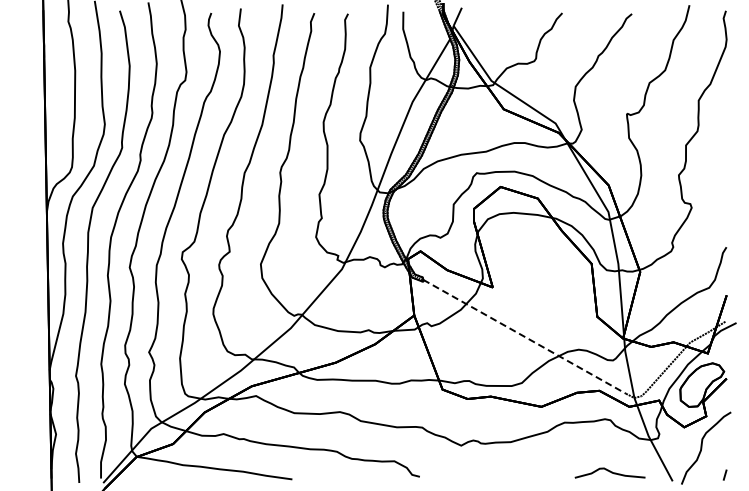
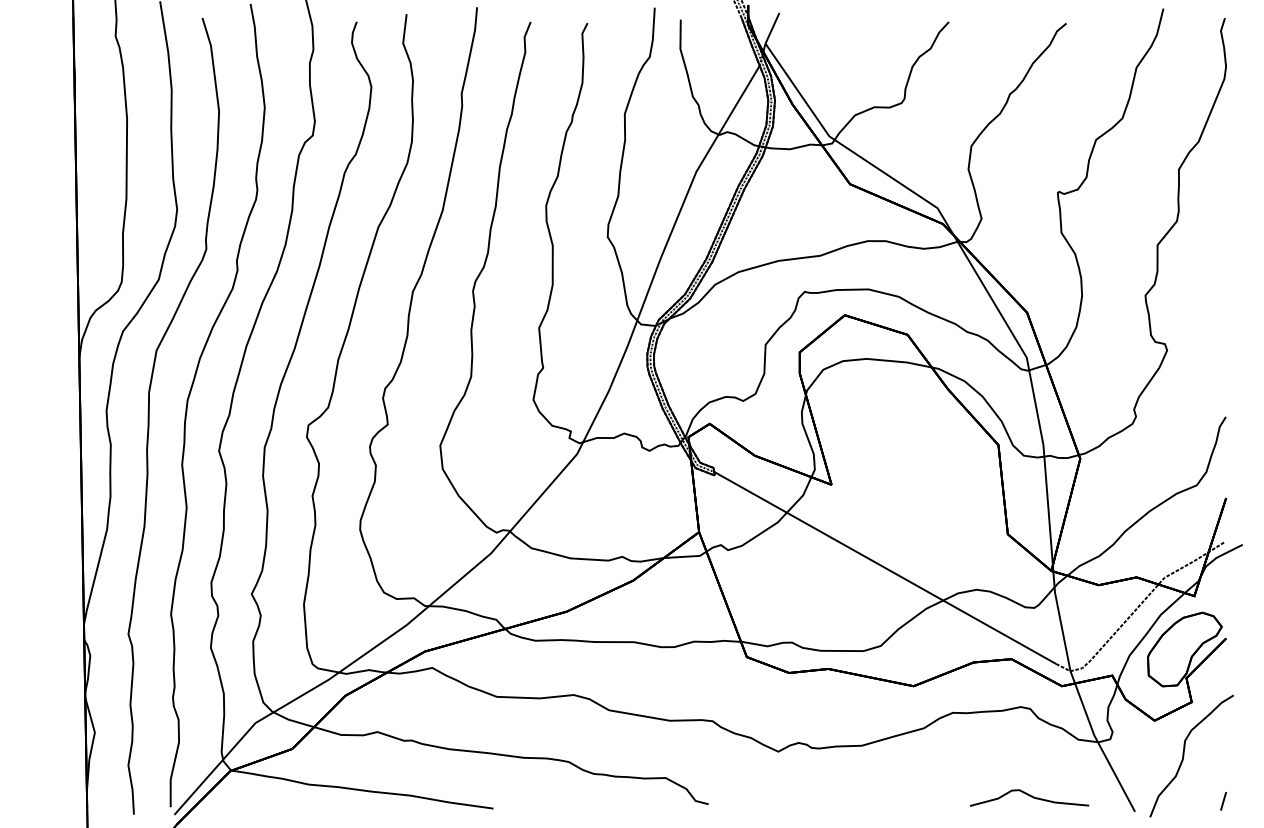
line: (525, 337) -> (886, 569), dashed -> solid

